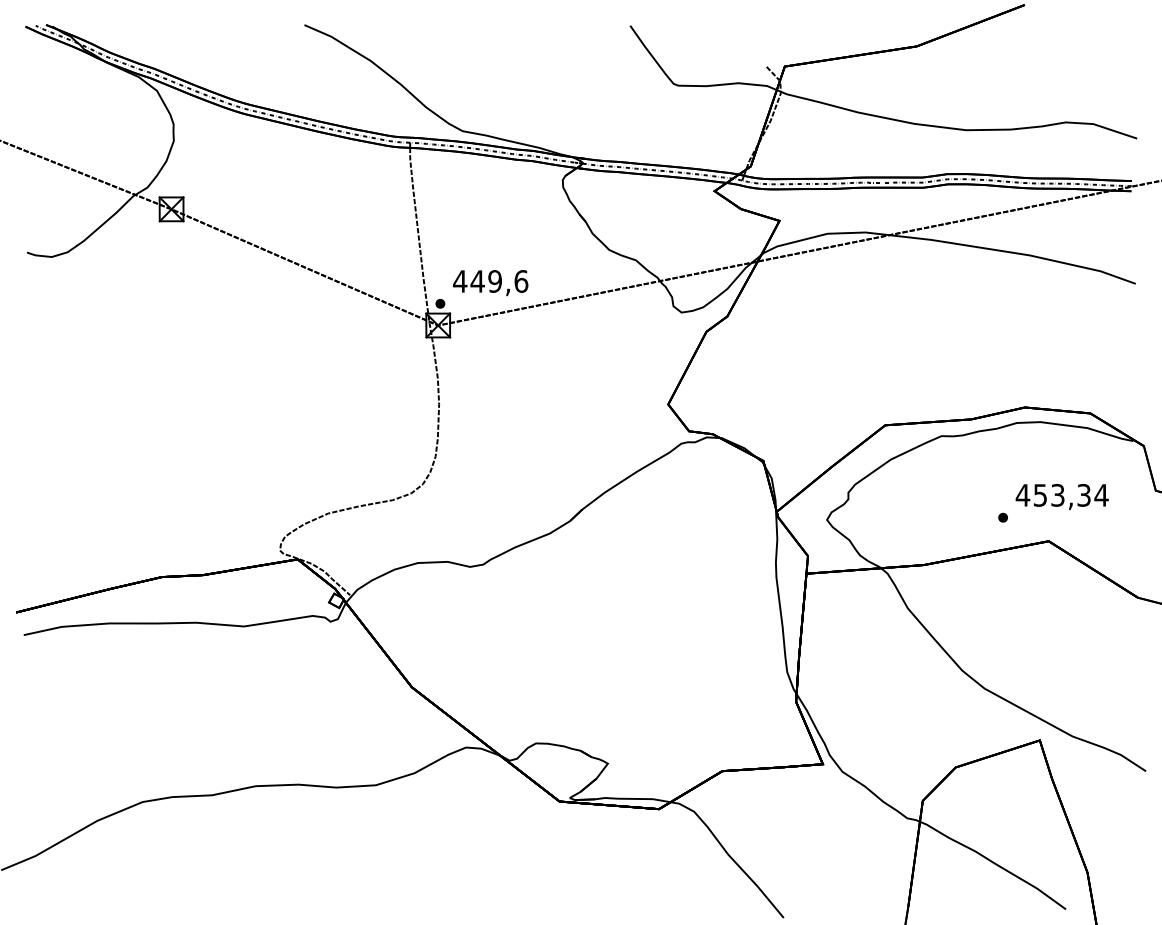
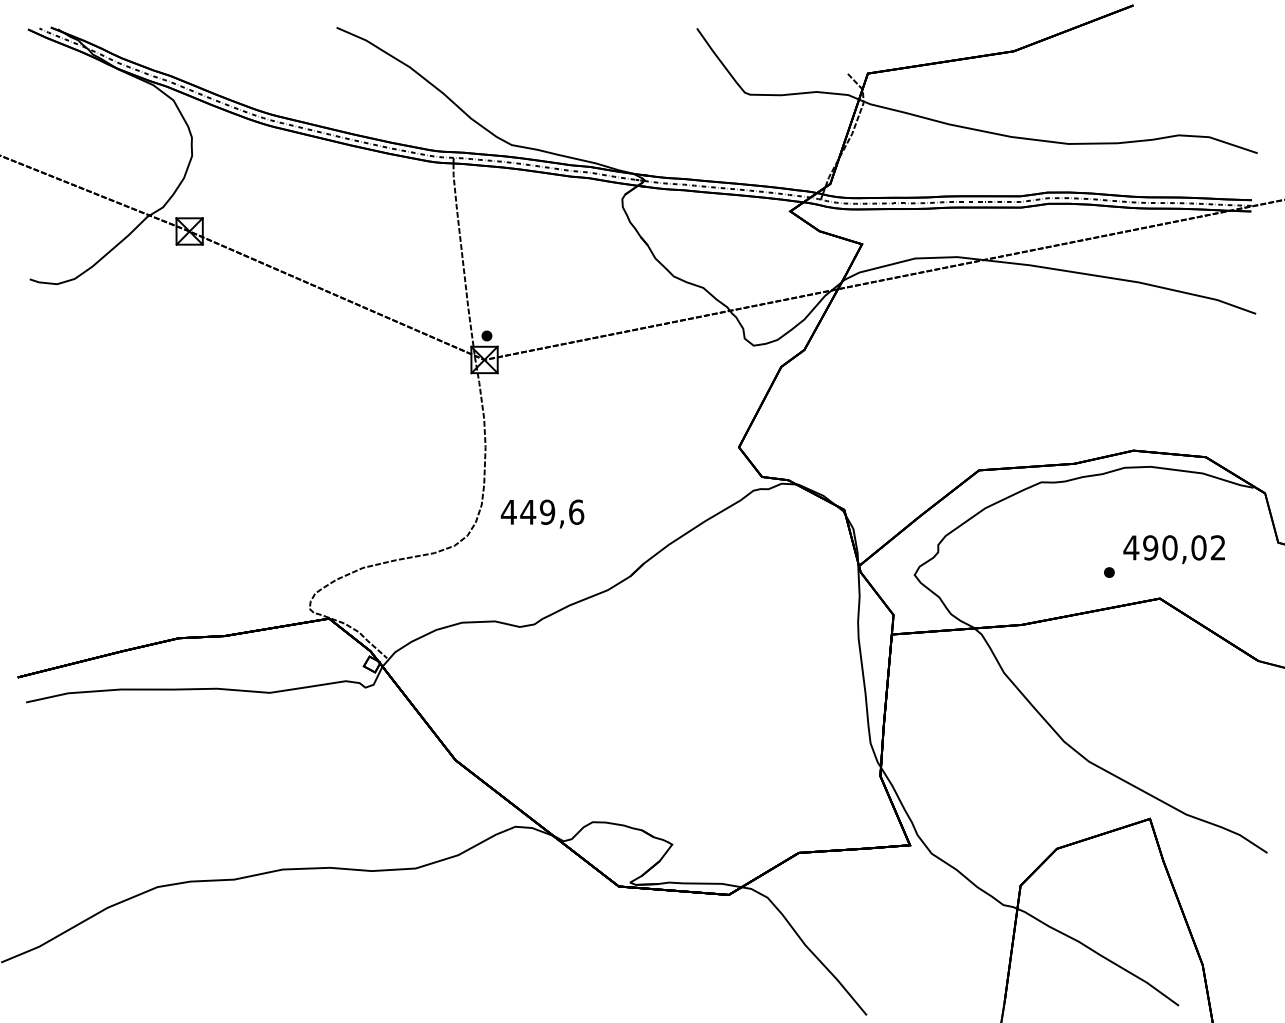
text: (490, 282) -> (542, 513), moved
text: (1071, 495) -> (1184, 547), 453,34 -> 490,02

